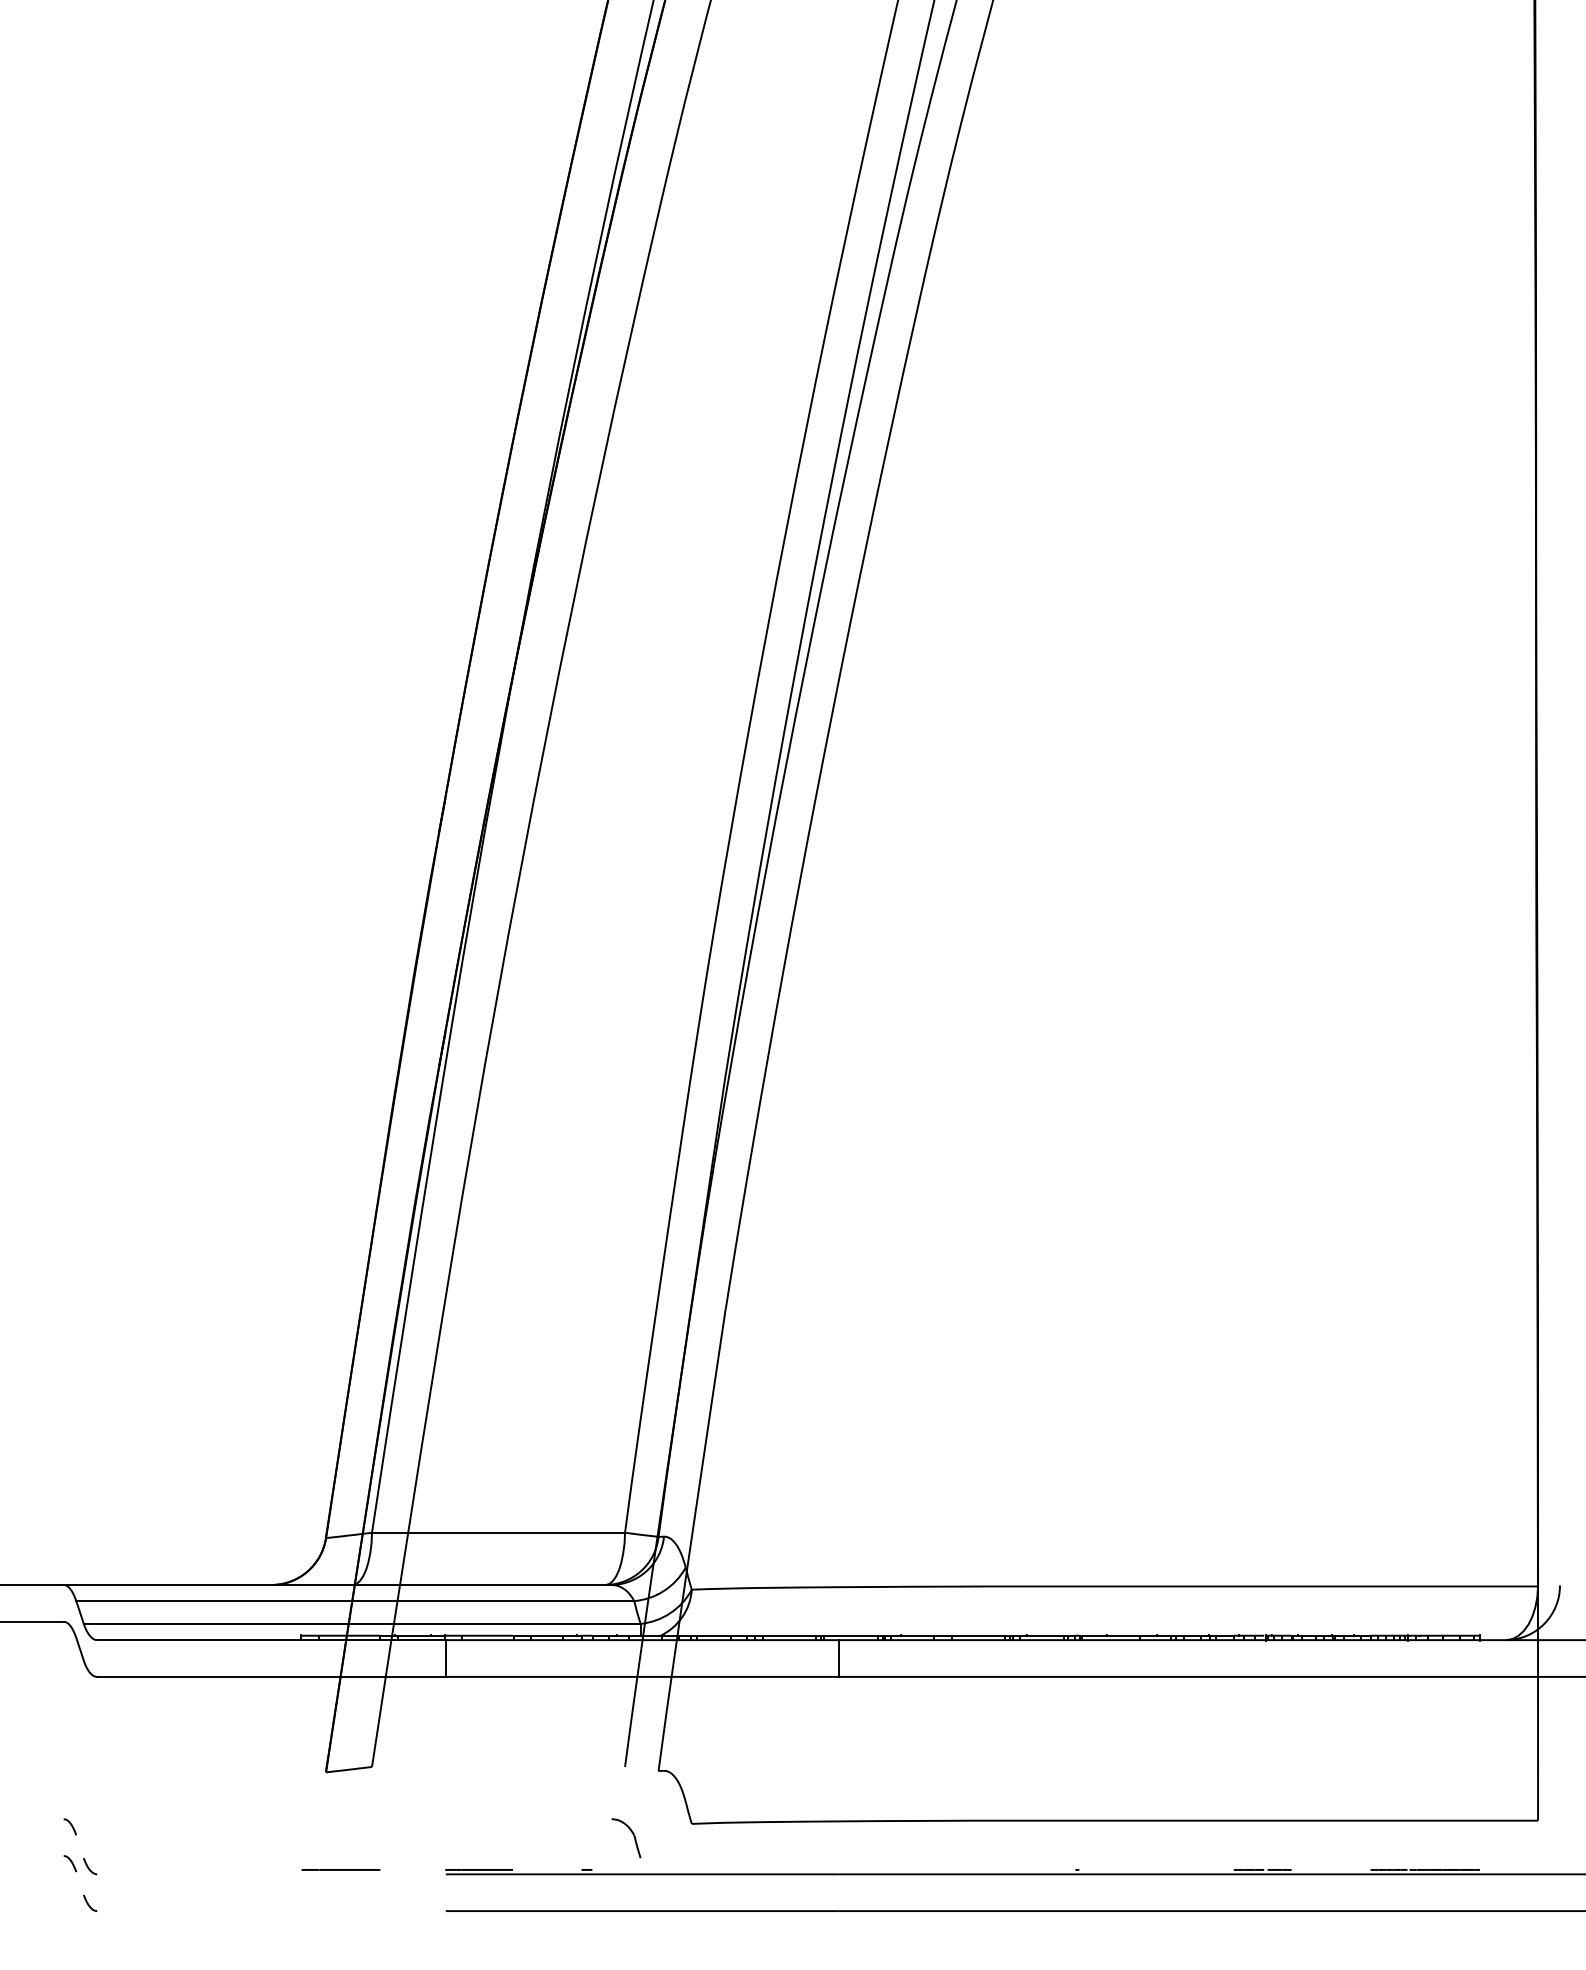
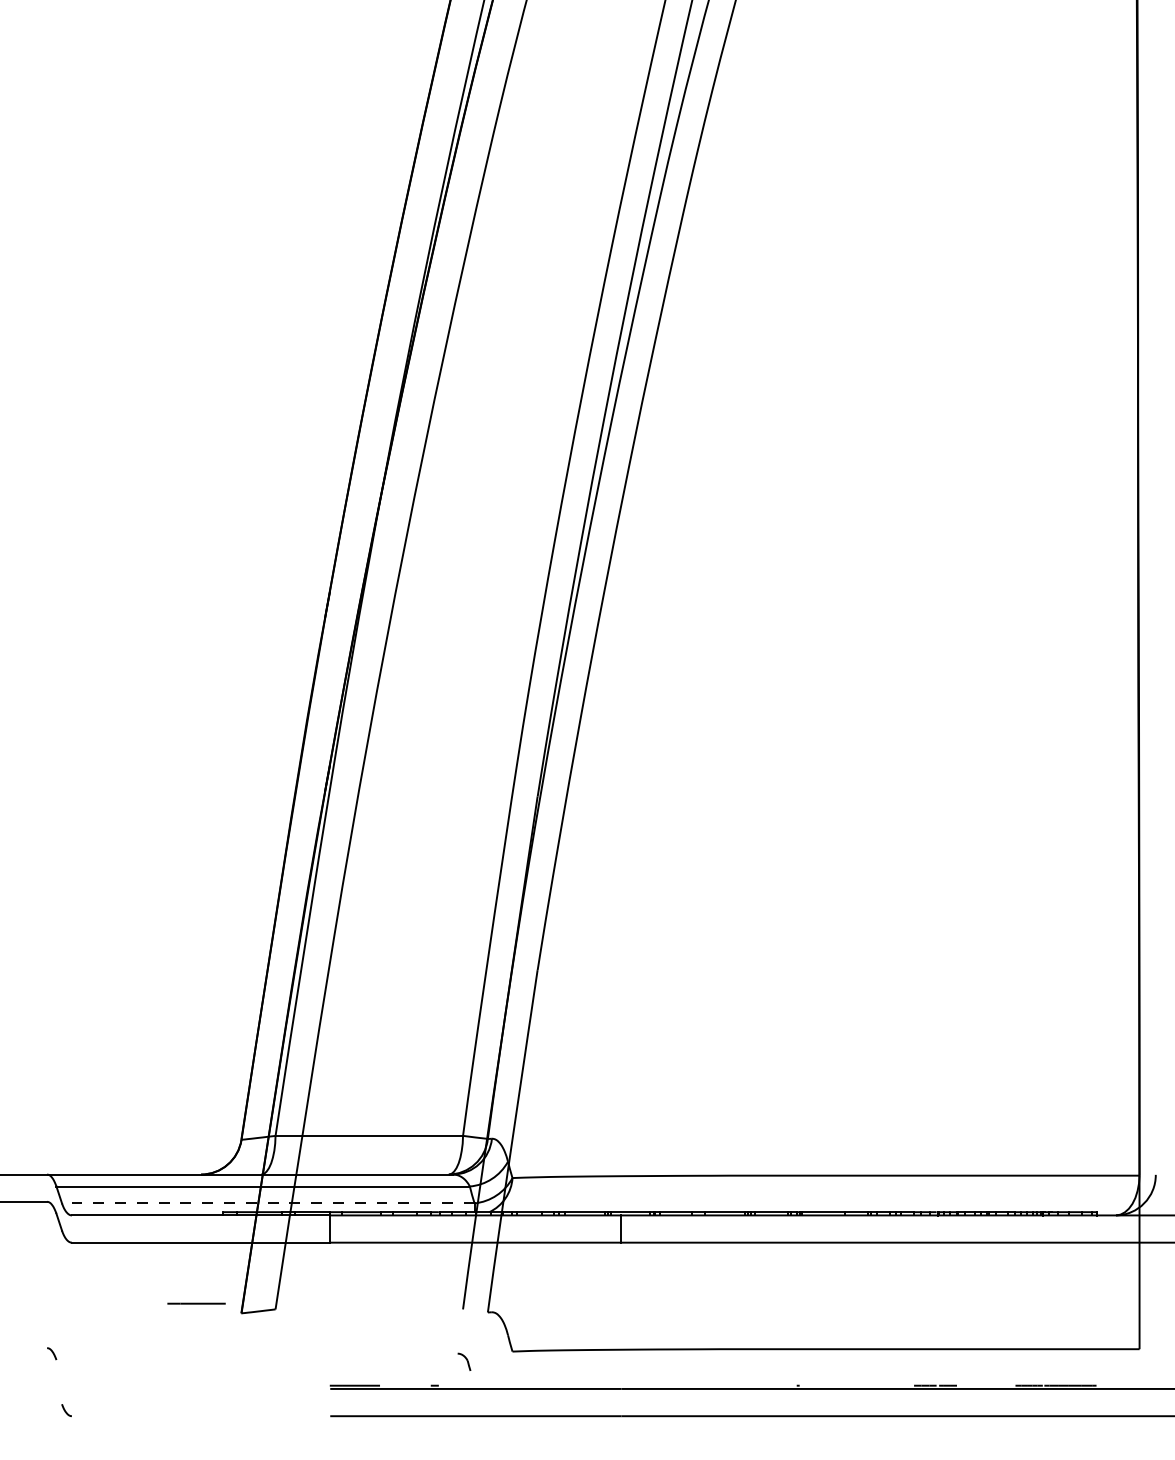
line: (361, 1624) -> (267, 1203), solid -> dashed
part: (626, 1837) -> (464, 1361), size x0.6
part: (80, 1864) -> (59, 1381), removed
line: (340, 1869) -> (196, 1303), moved

